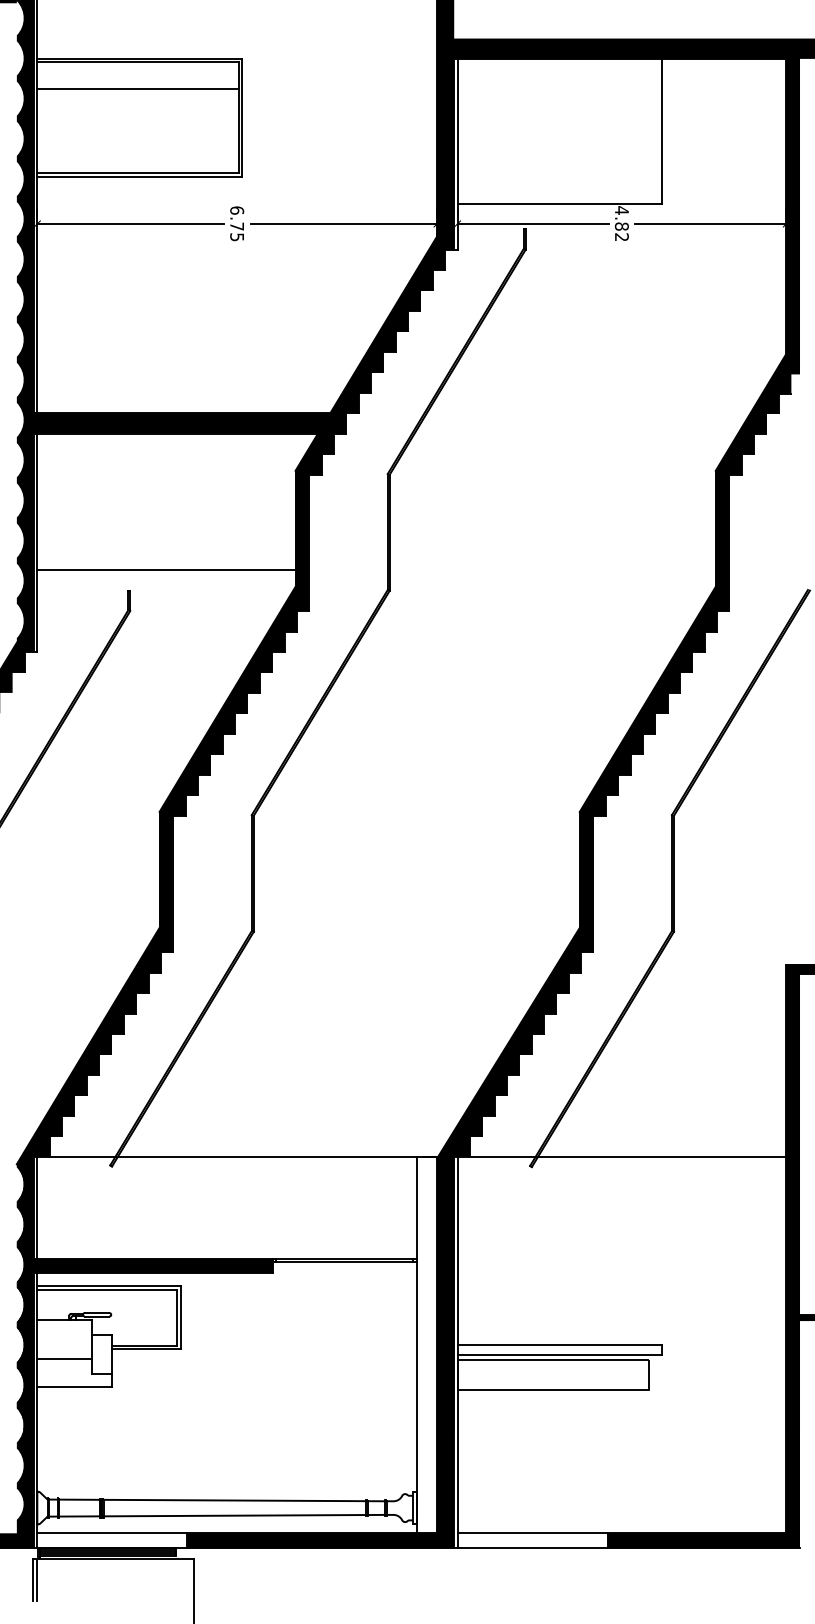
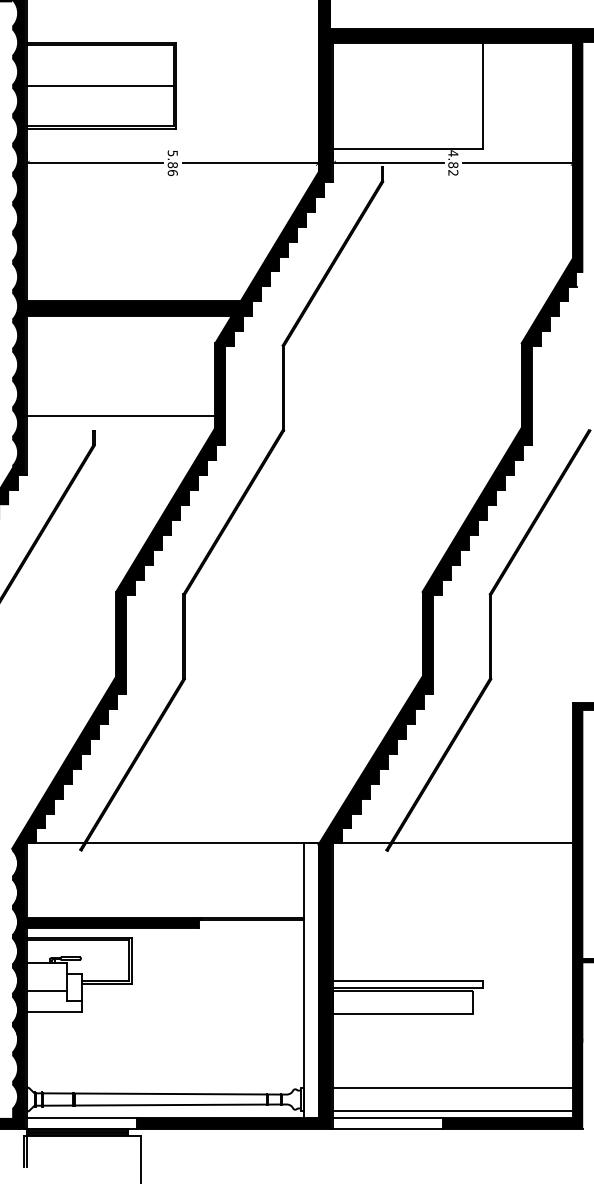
line: (137, 88) -> (100, 85), moved
text: (237, 223) -> (173, 162), 6.75 -> 5.86
line: (621, 1491) -> (453, 1087), added
line: (621, 1524) -> (453, 1111), added

